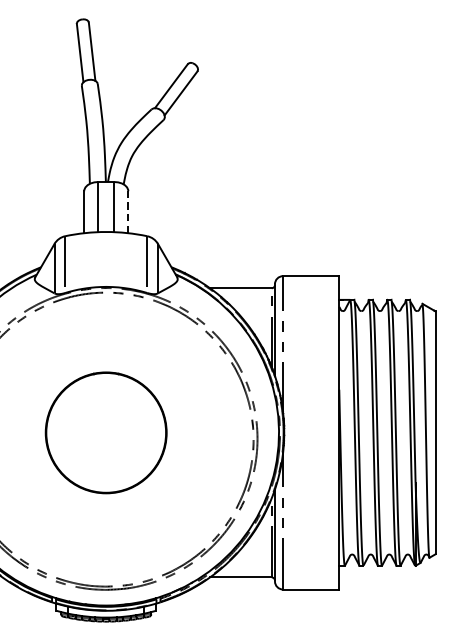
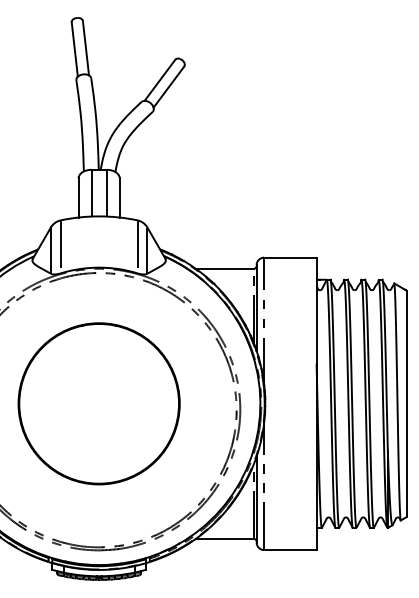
line: (128, 211) -> (119, 197), dashed -> solid
circle: (105, 432) -> (98, 403), size x1.43

